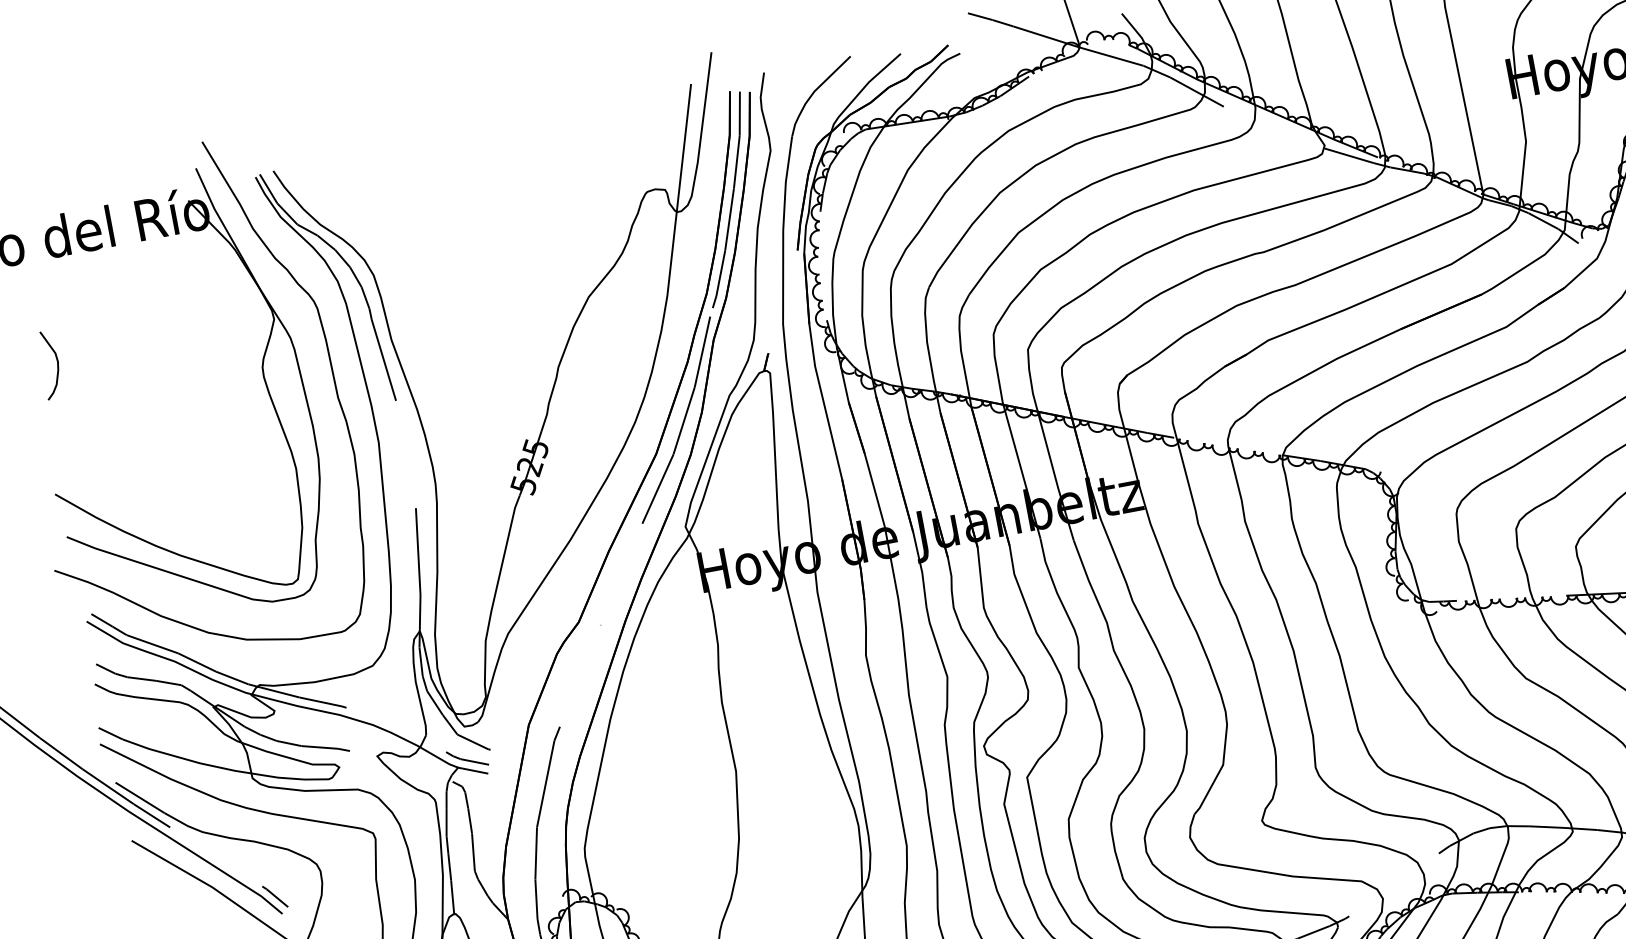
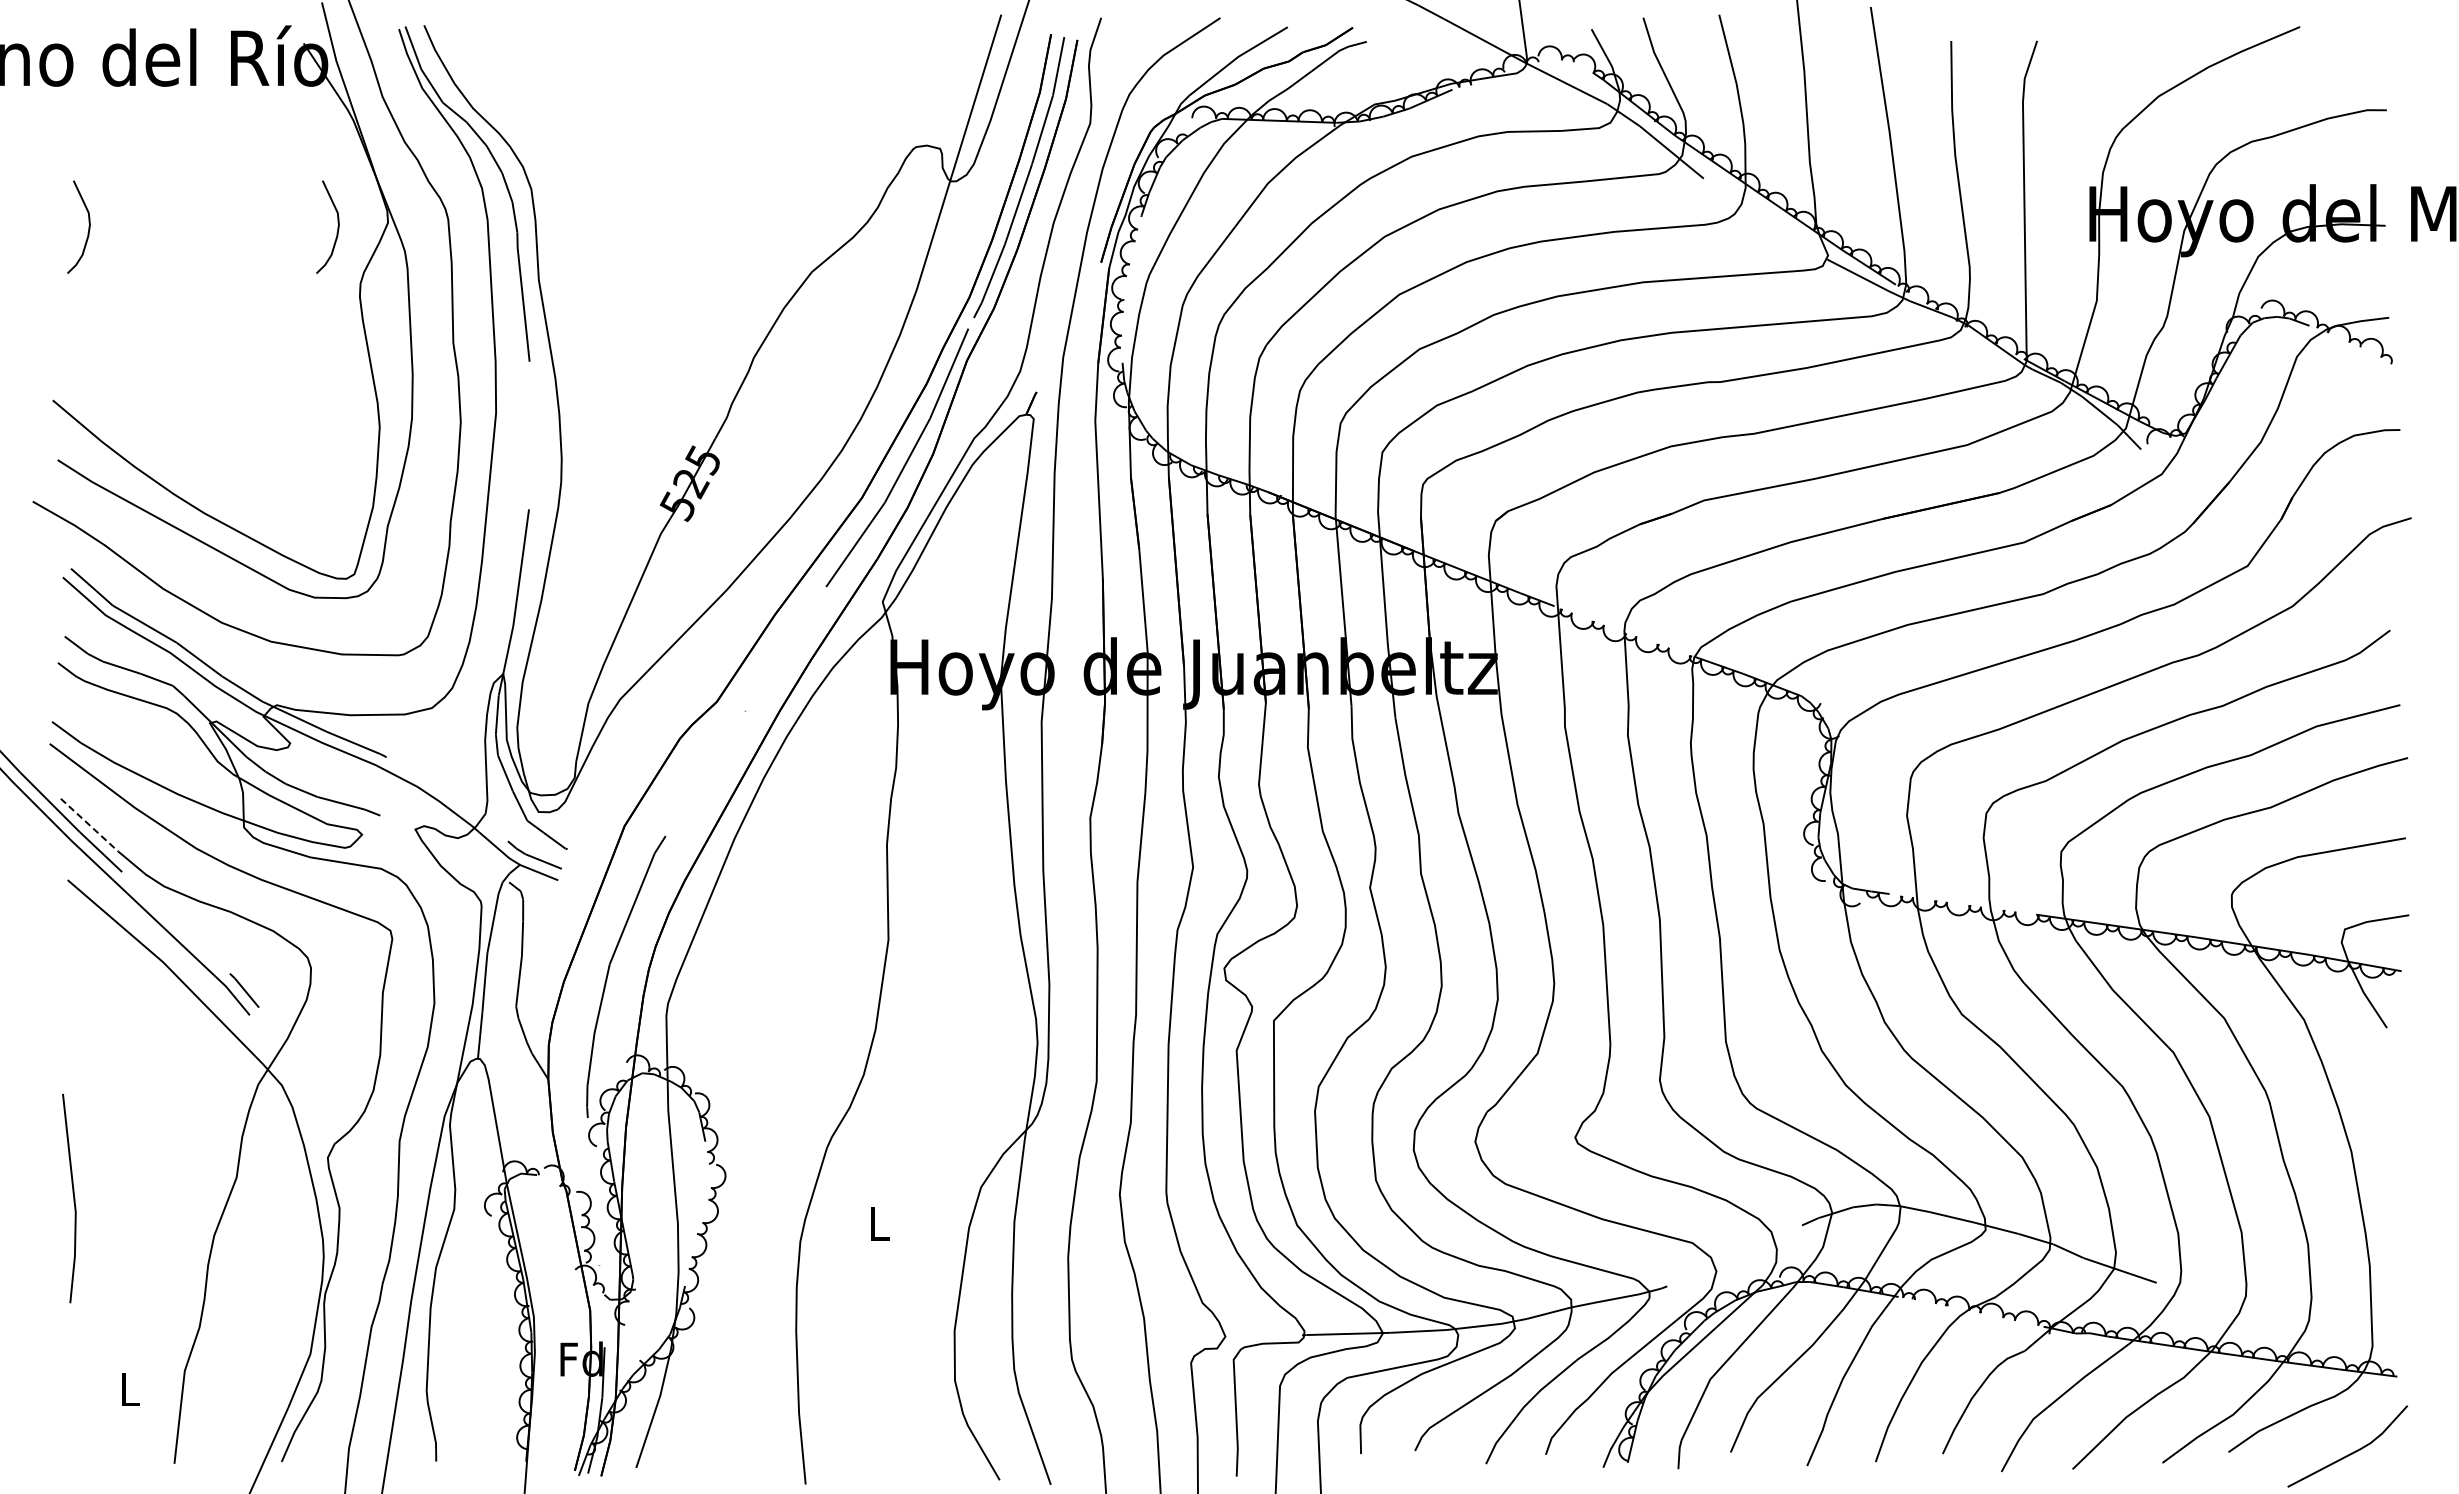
curve: (237, 328) -> (337, 226), added
line: (140, 798) -> (89, 825), solid -> dashed

